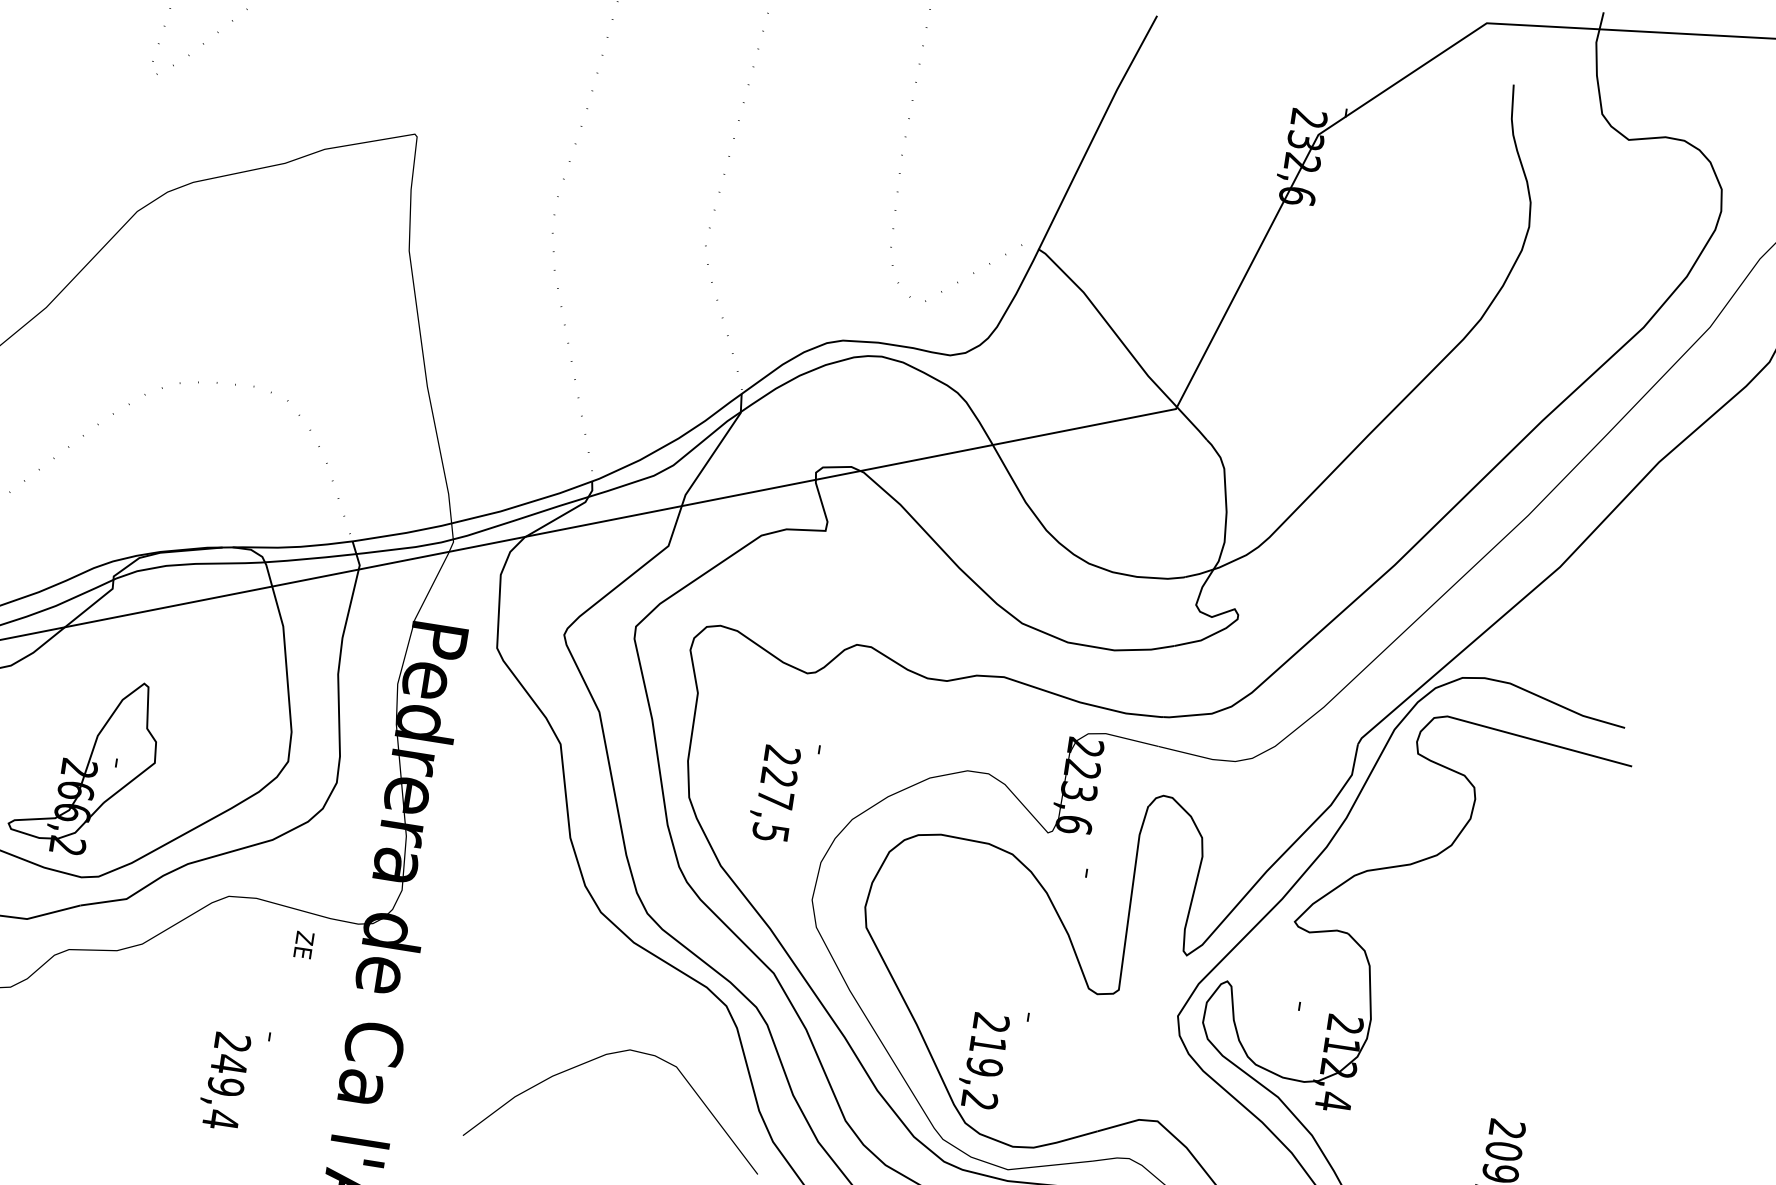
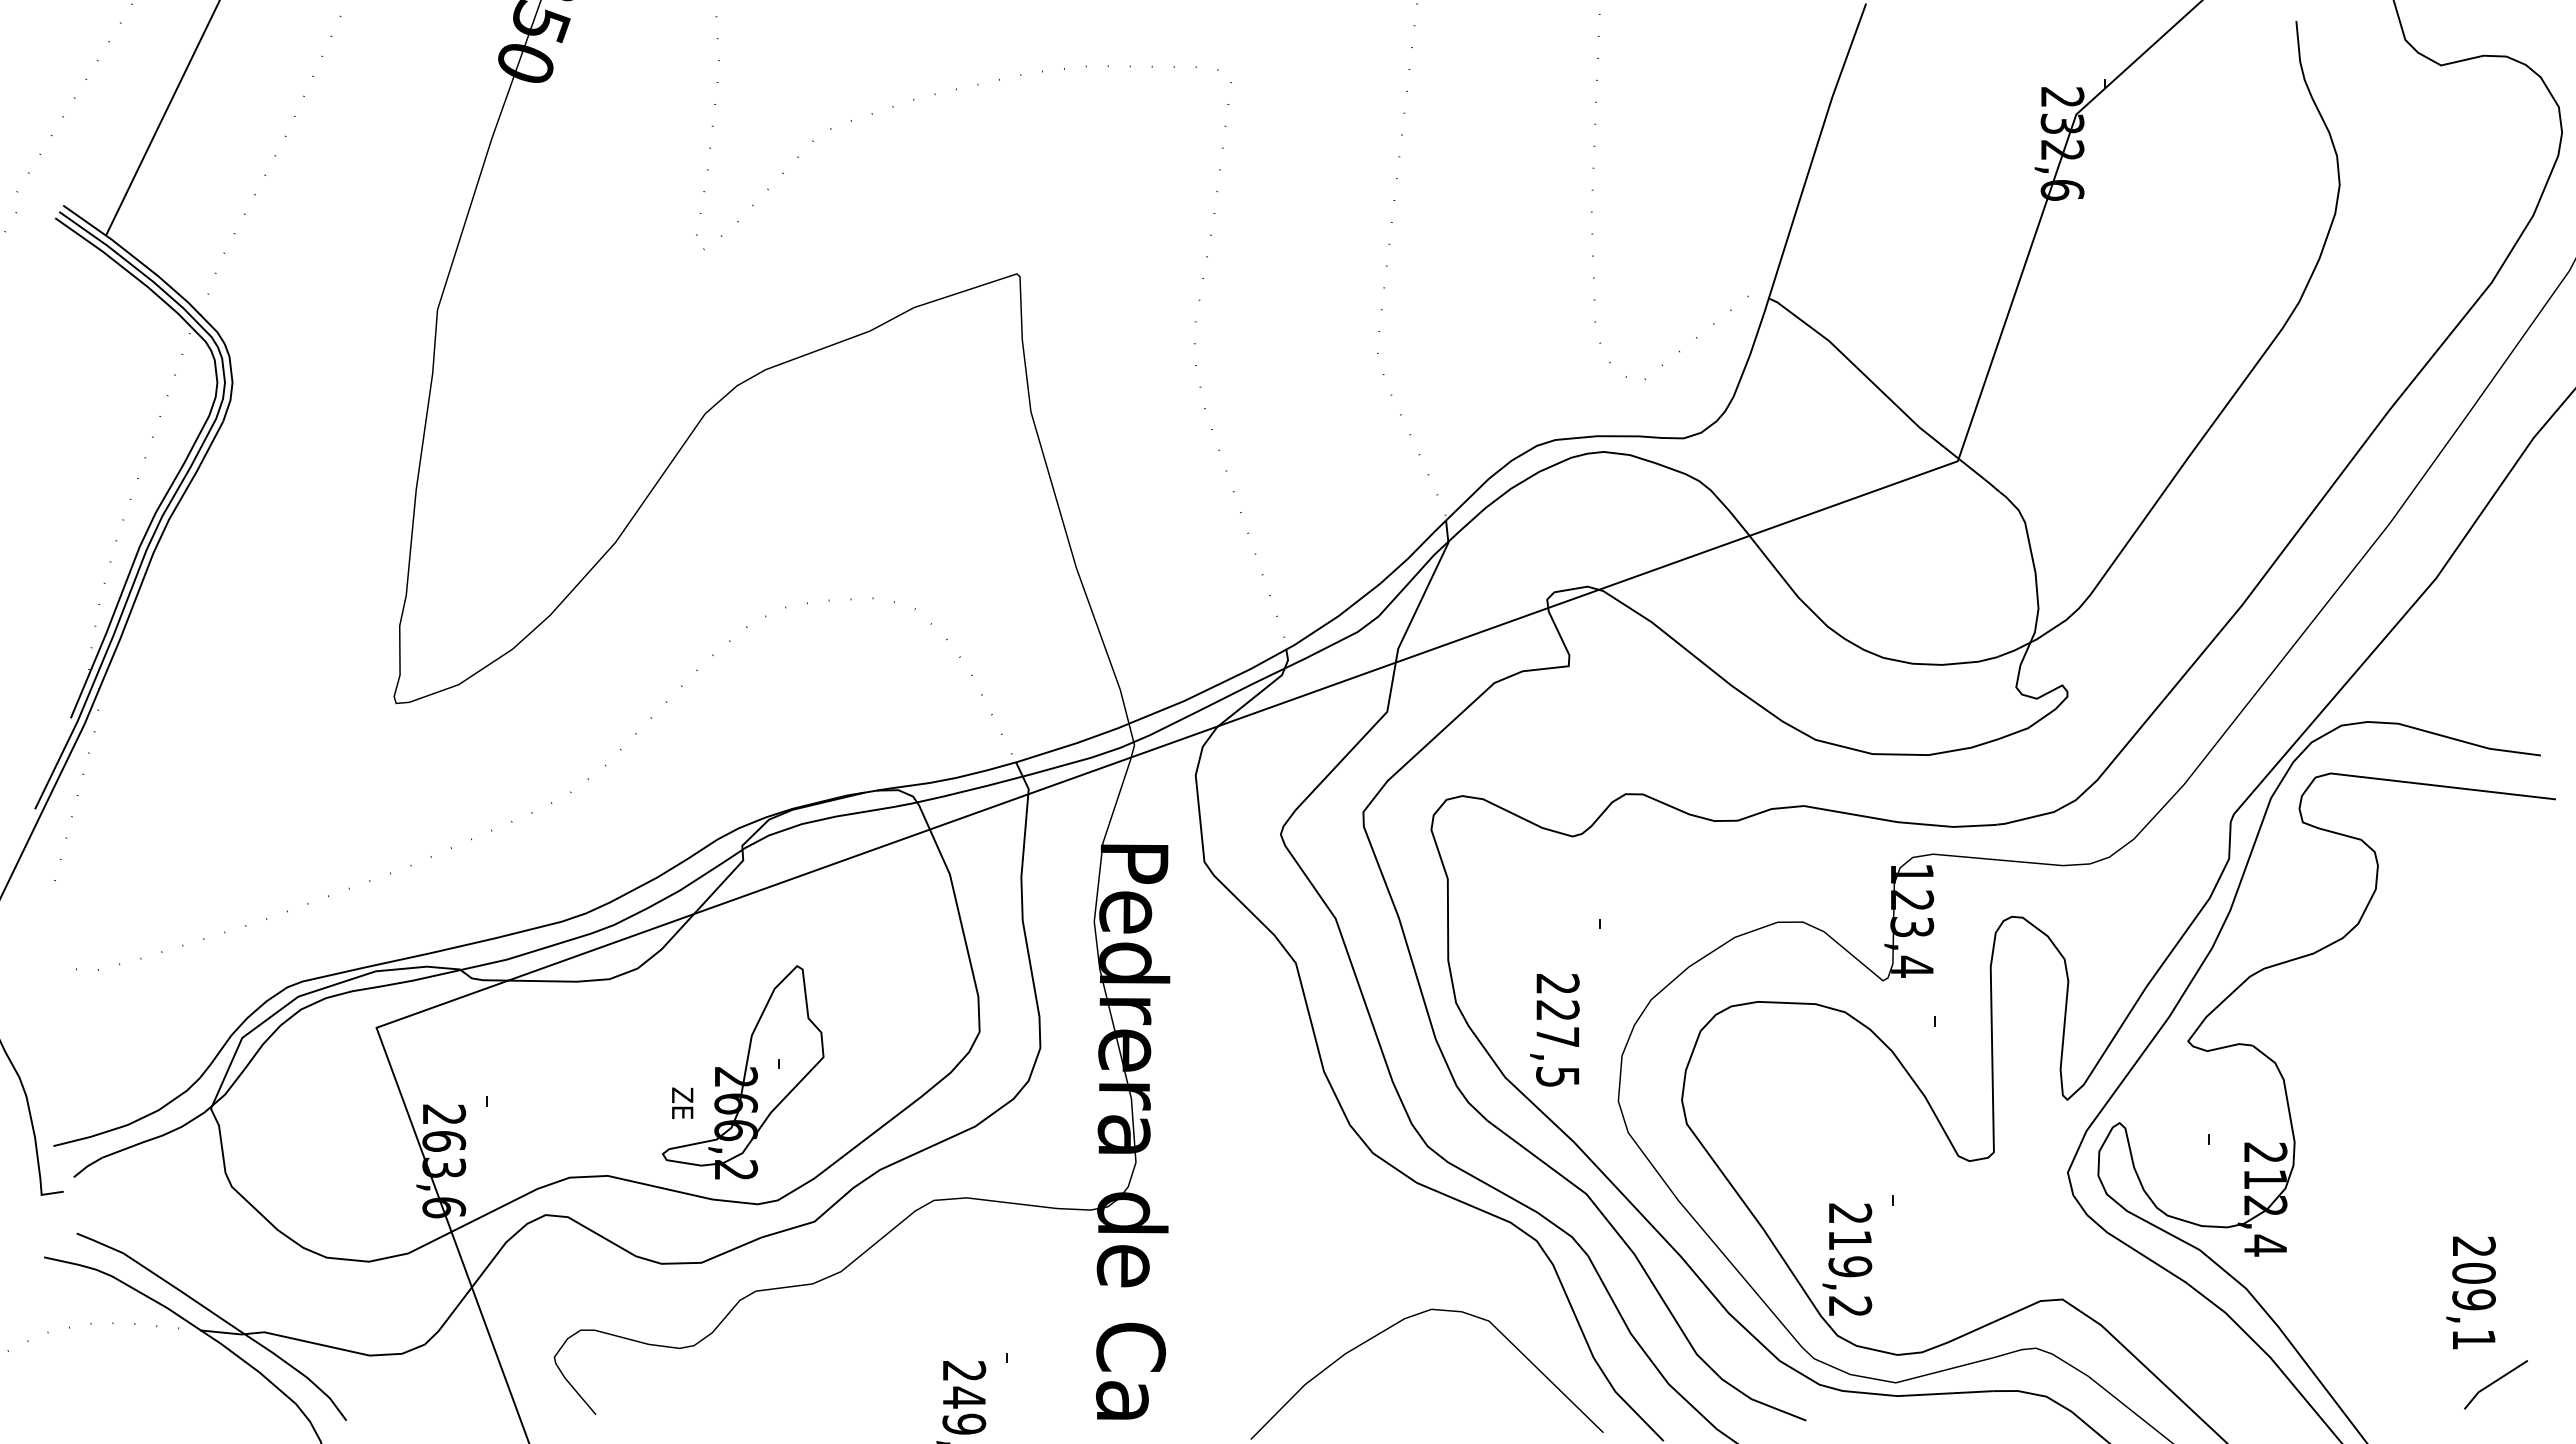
text: (1080, 786) -> (1912, 920), 223,6 -> 123,4
text: (773, 793) -> (1554, 1030), moved
text: (303, 944) -> (682, 1102), moved

